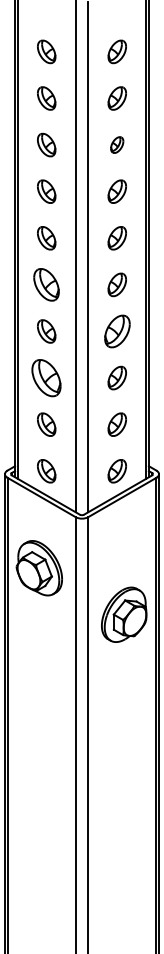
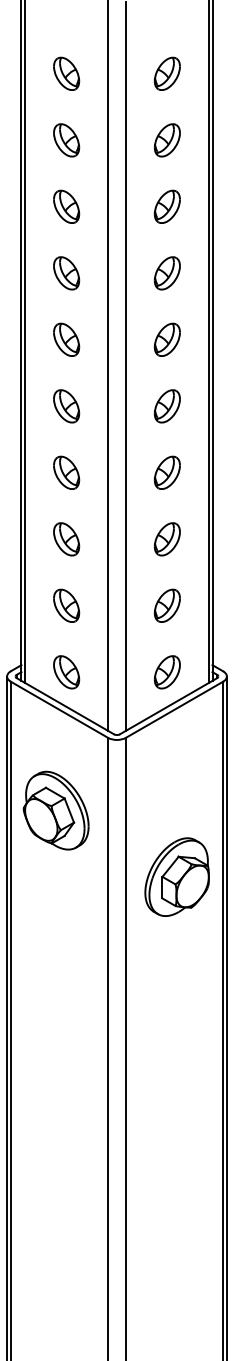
part: (116, 144) -> (166, 206), size x1.43
part: (46, 284) -> (66, 405), size x0.71
part: (116, 331) -> (166, 472), size x0.71
part: (46, 377) -> (66, 538), size x0.62

